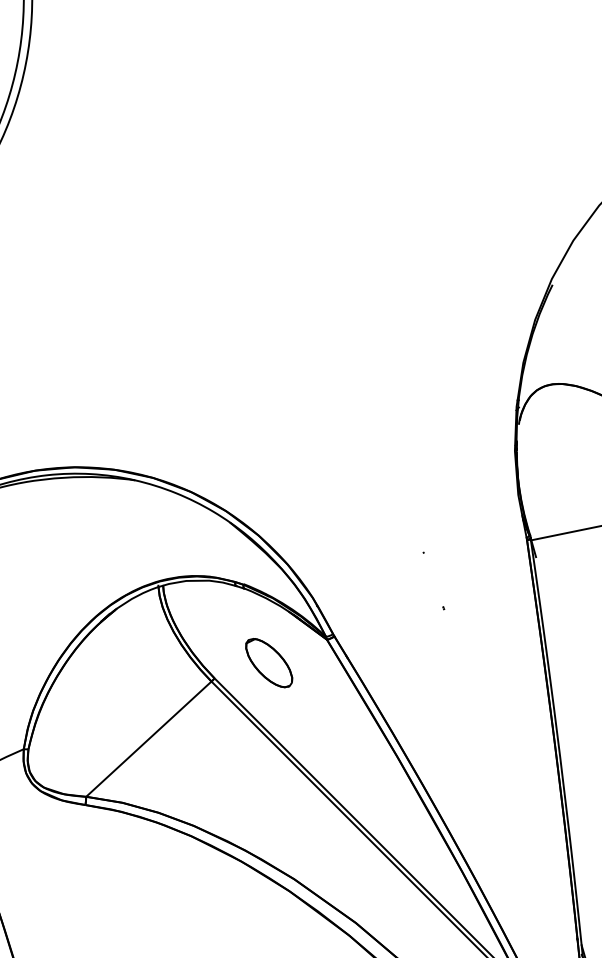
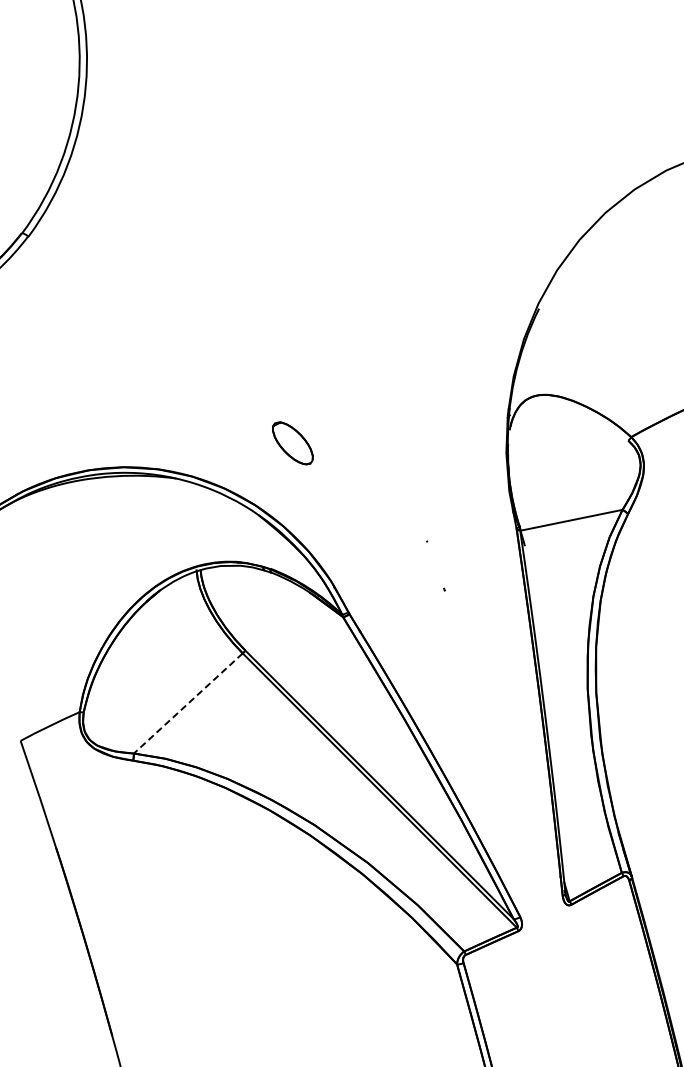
part: (268, 663) -> (292, 443), moved
line: (149, 739) -> (188, 703), solid -> dashed

